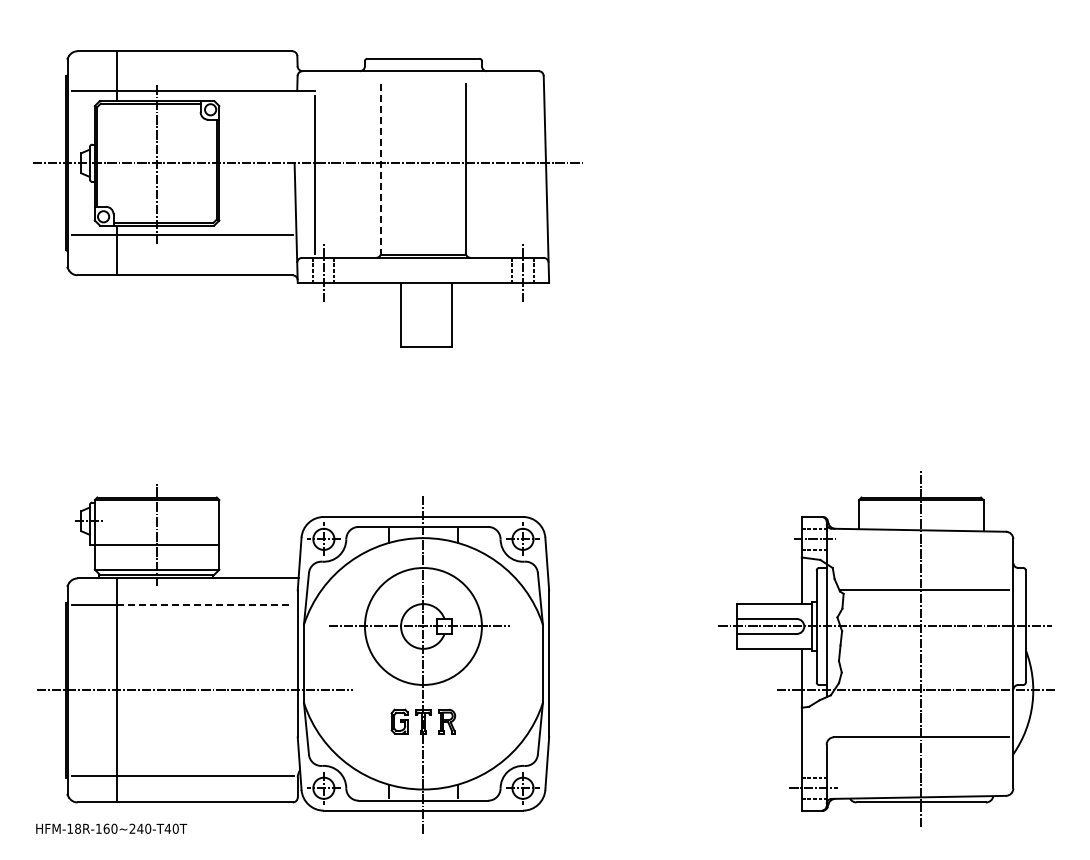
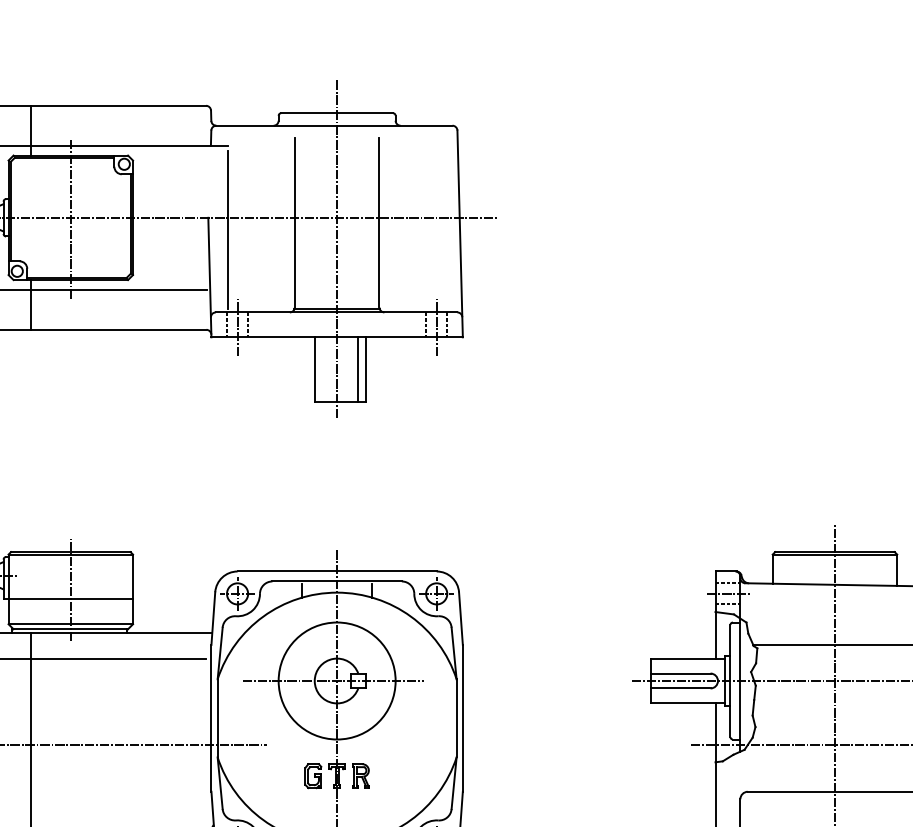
line: (381, 168) -> (295, 223), dashed -> solid
line: (423, 194) -> (337, 249), added
line: (444, 314) -> (358, 369), added
line: (205, 604) -> (119, 659), dashed -> solid

